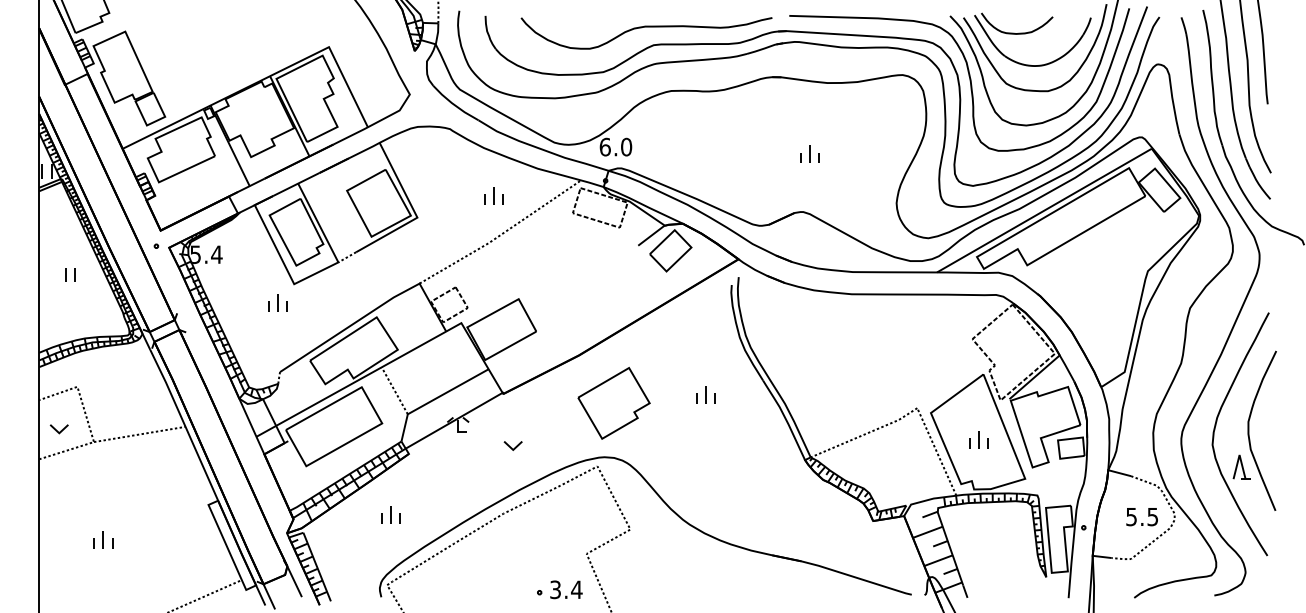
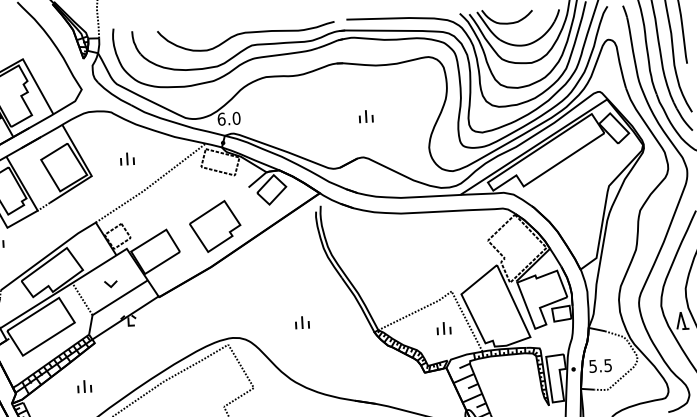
part: (493, 195) -> (126, 158), moved
part: (705, 394) -> (302, 322), moved
part: (613, 402) -> (214, 225), moved
part: (978, 439) -> (443, 328), moved
part: (512, 445) -> (110, 283), moved
text: (1141, 517) -> (600, 366), moved

